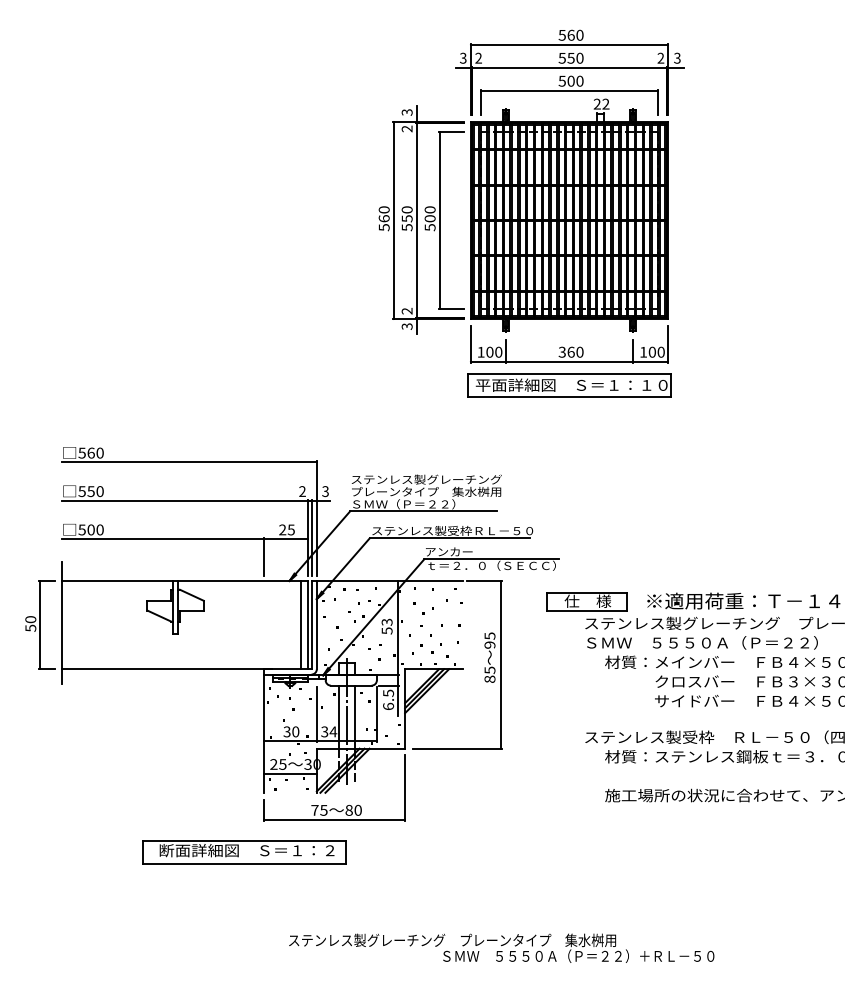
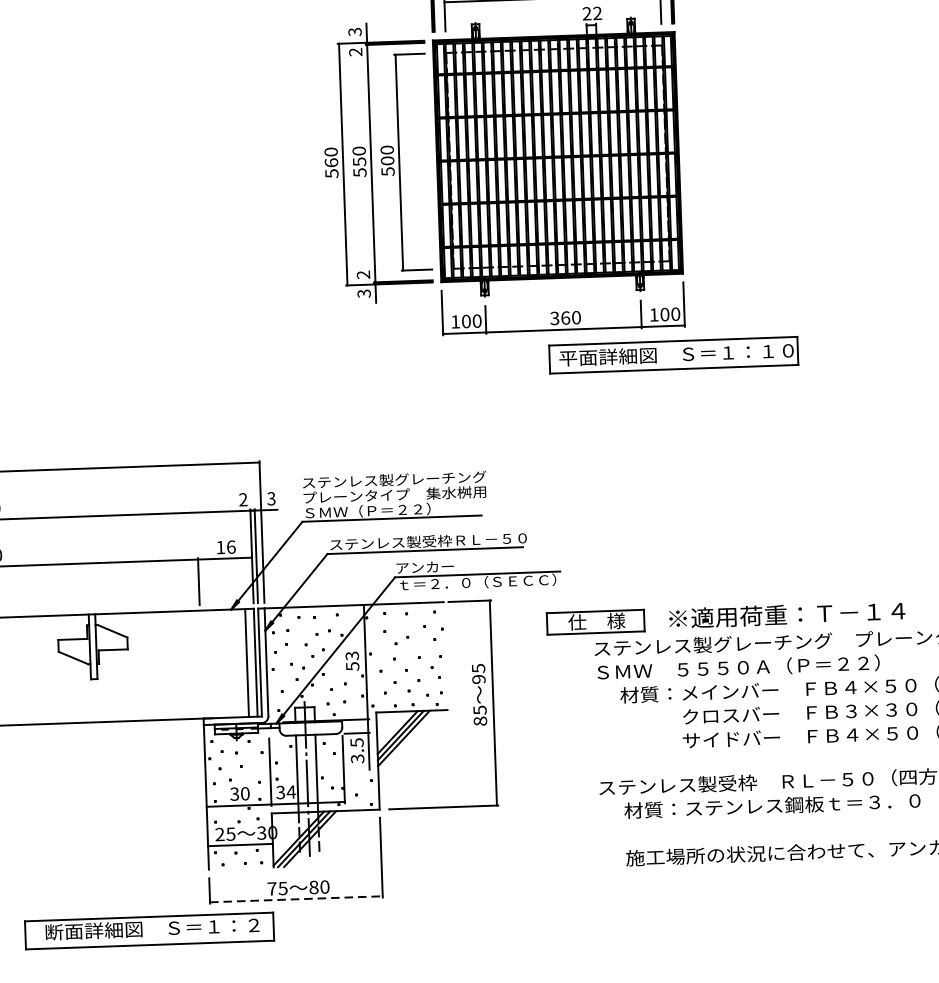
part: (569, 385) -> (673, 354), moved
text: (286, 529) -> (225, 546), 25 -> 16
text: (388, 706) -> (357, 758), 6.5 -> 3.5
line: (334, 819) -> (296, 899), solid -> dashed
part: (244, 852) -> (149, 931), moved

